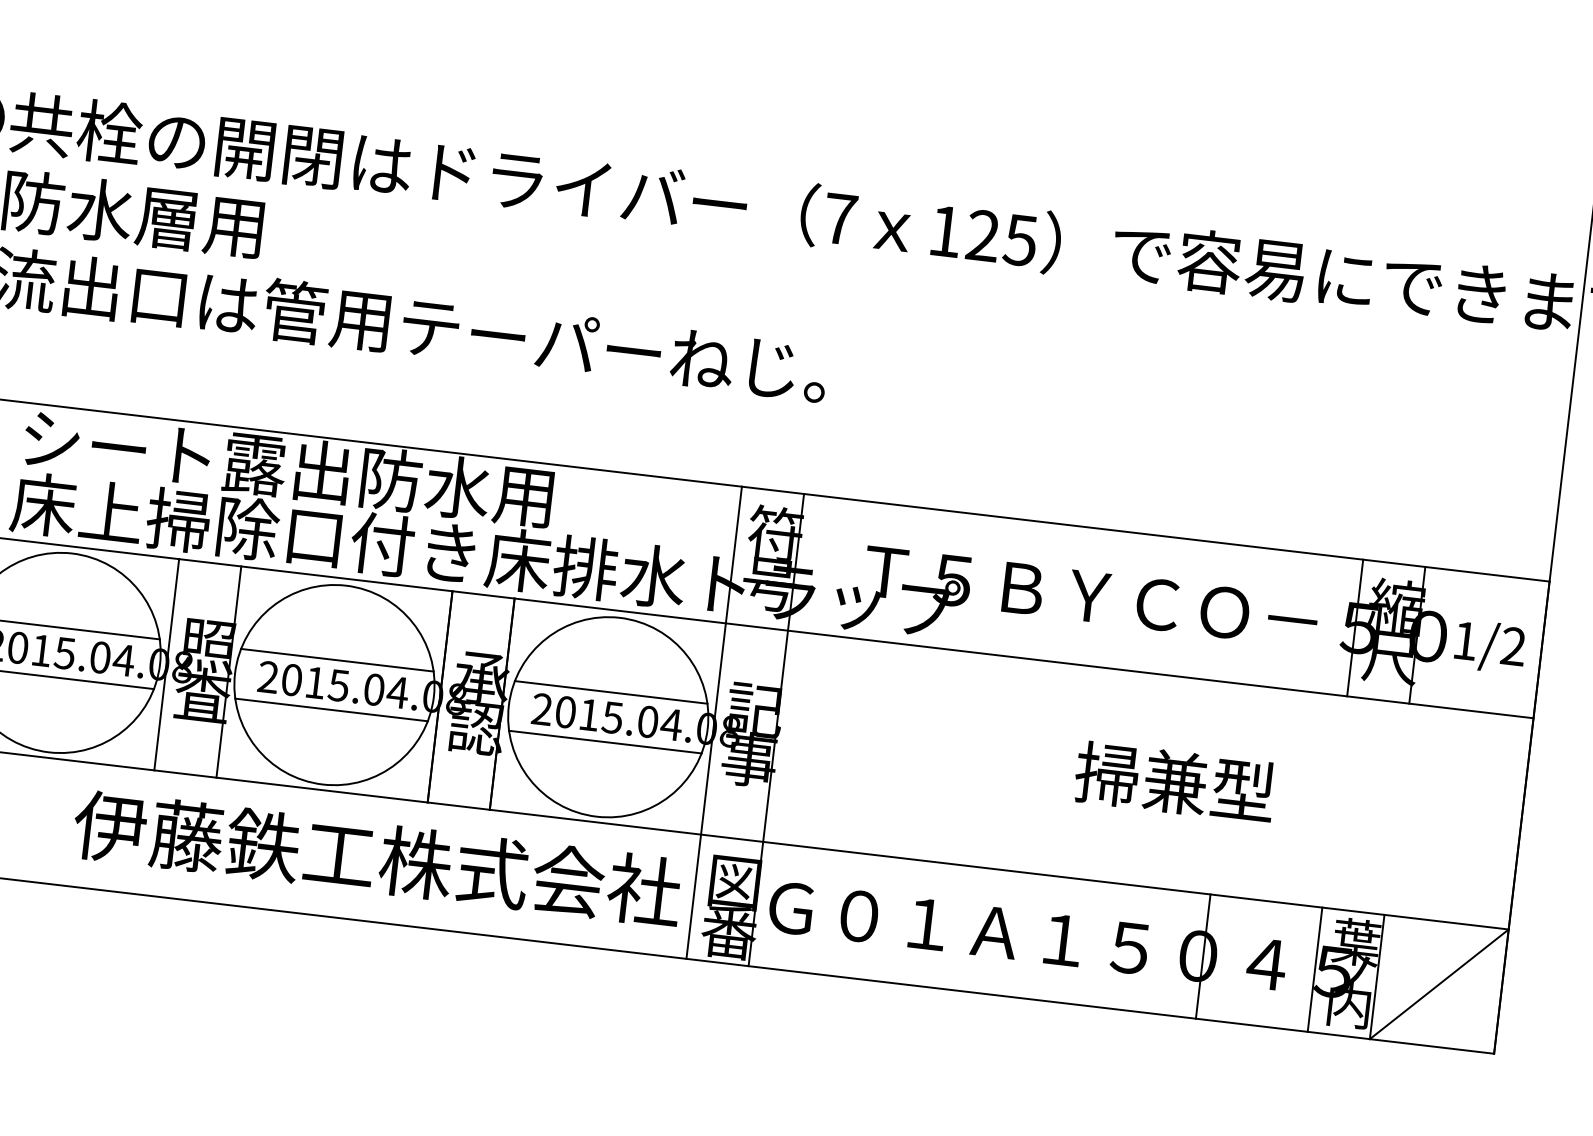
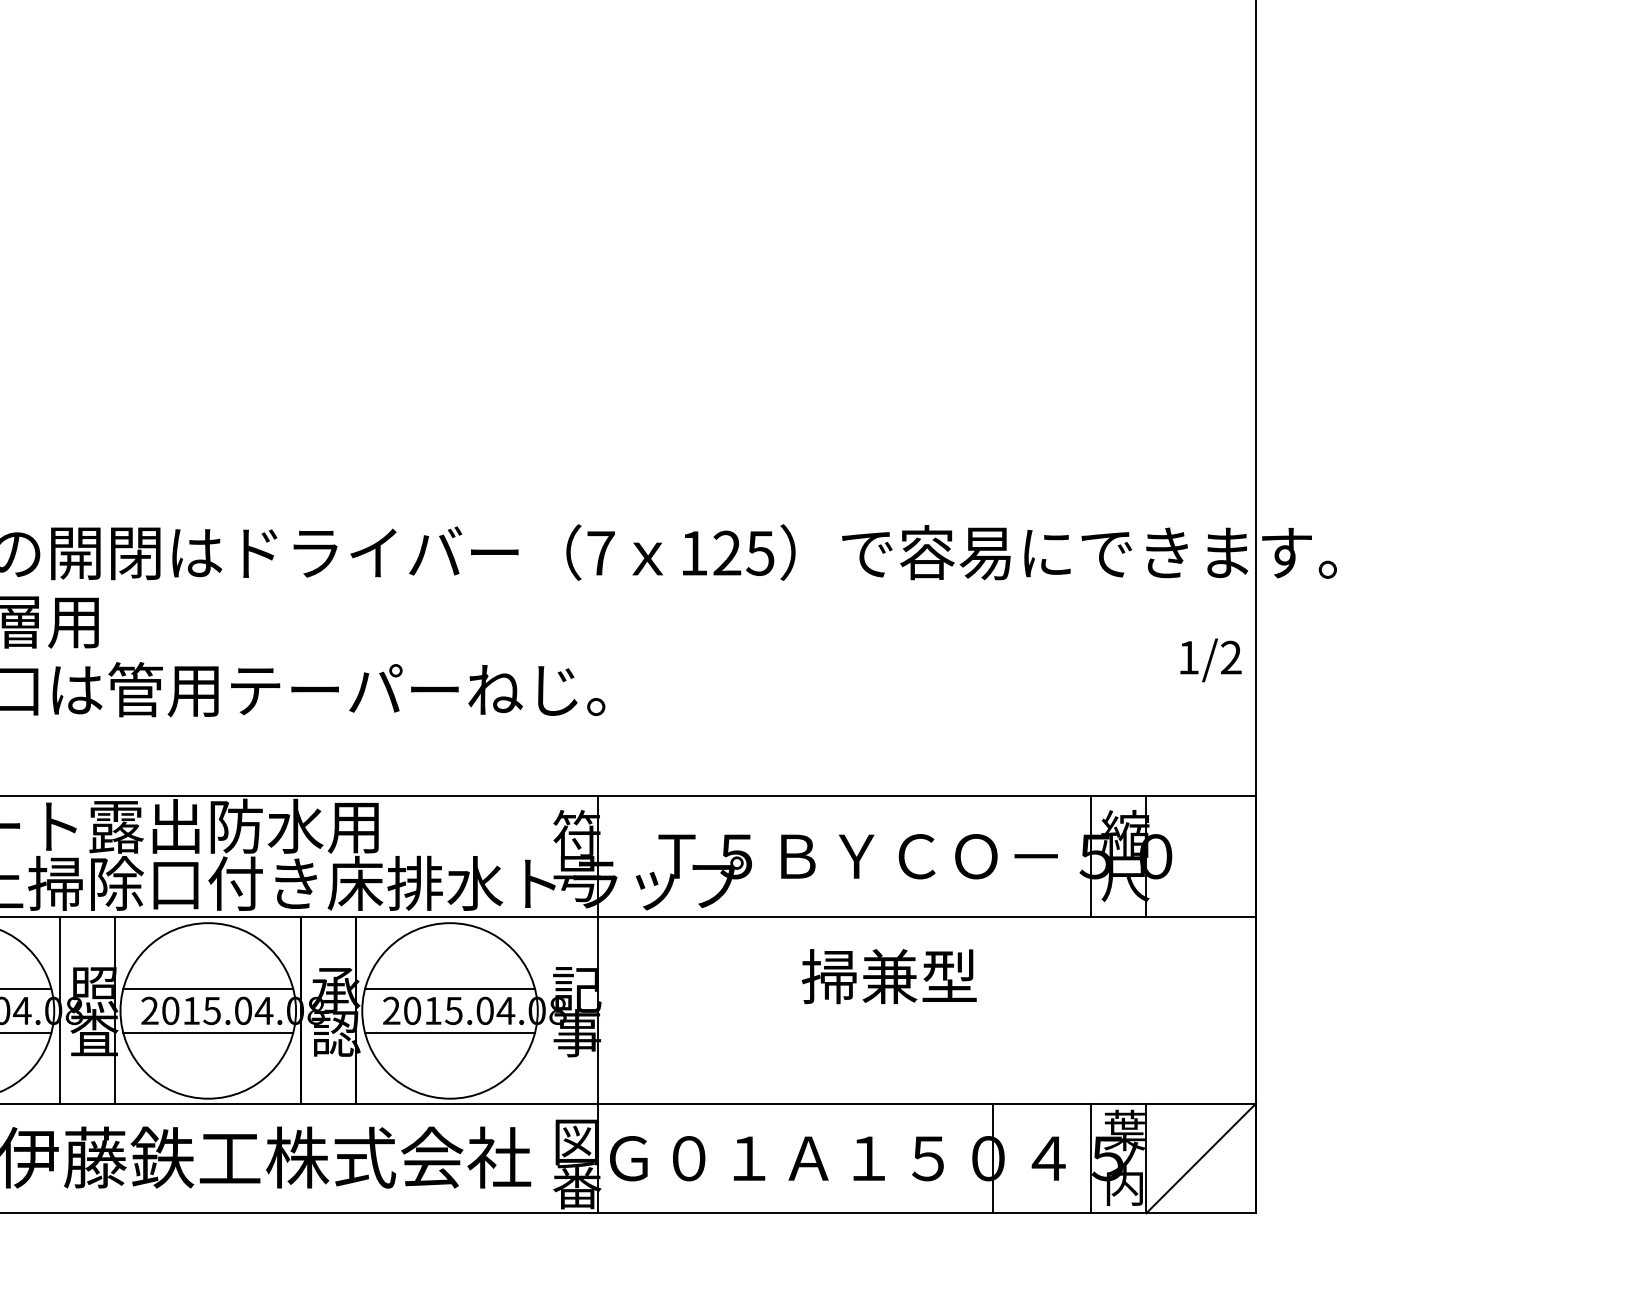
text: (1489, 646) -> (1210, 660), moved
line: (713, 722) -> (542, 1004), removed
text: (1174, 782) -> (888, 976), moved

